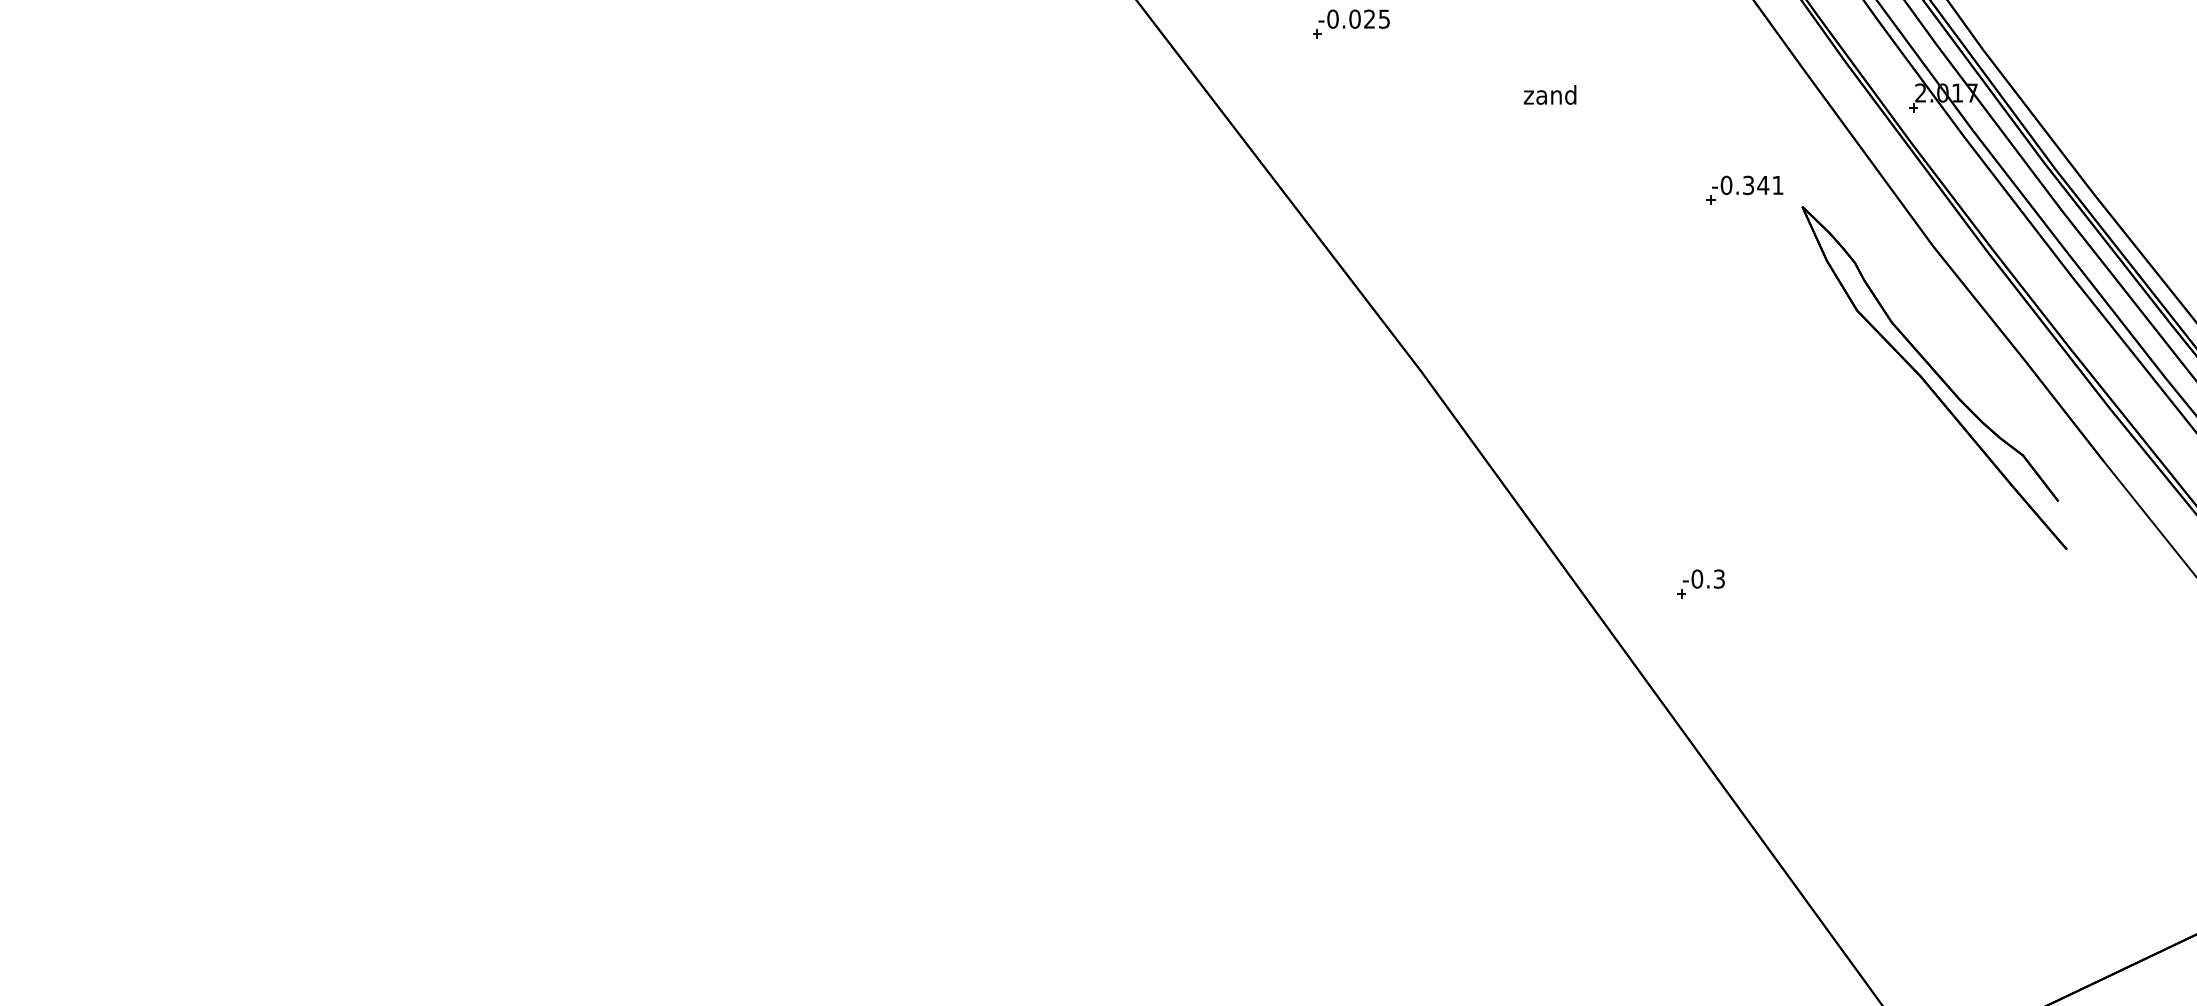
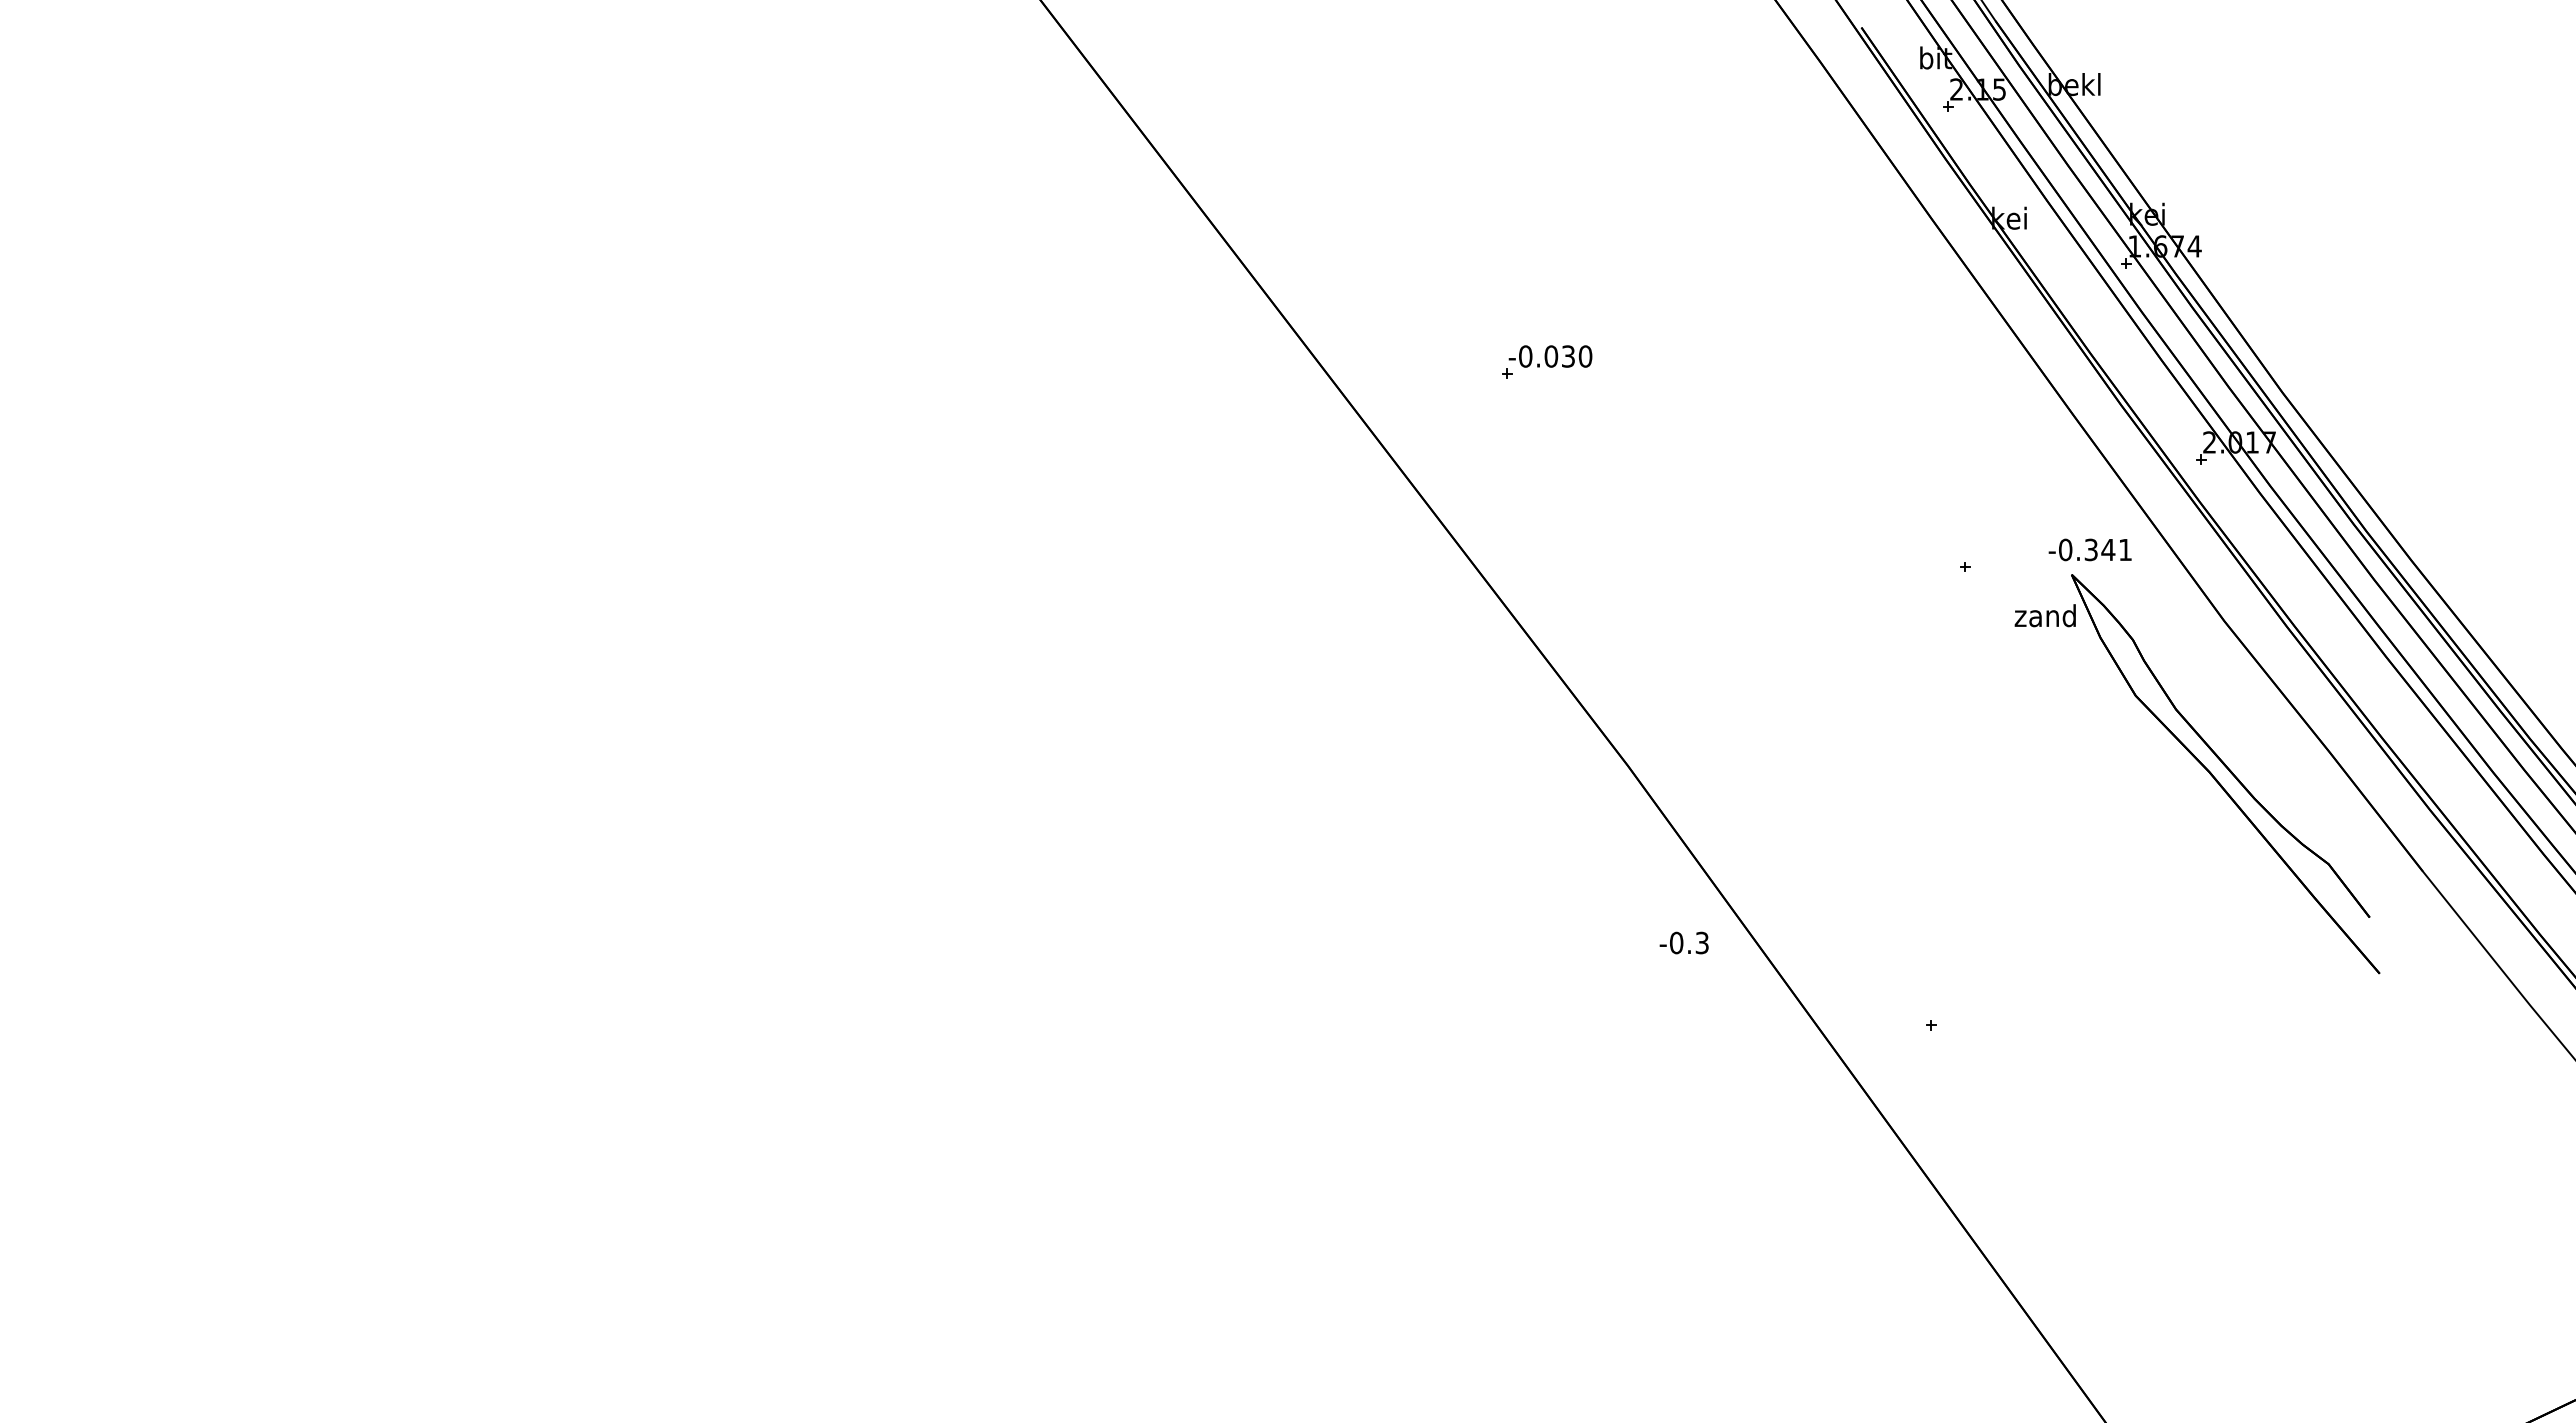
text: (1377, 19) -> (1577, 356), -0.025 -> -0.030
text: (1549, 94) -> (2044, 615), moved
text: (1747, 185) -> (2089, 549), moved
text: (1703, 578) -> (1683, 942), moved

